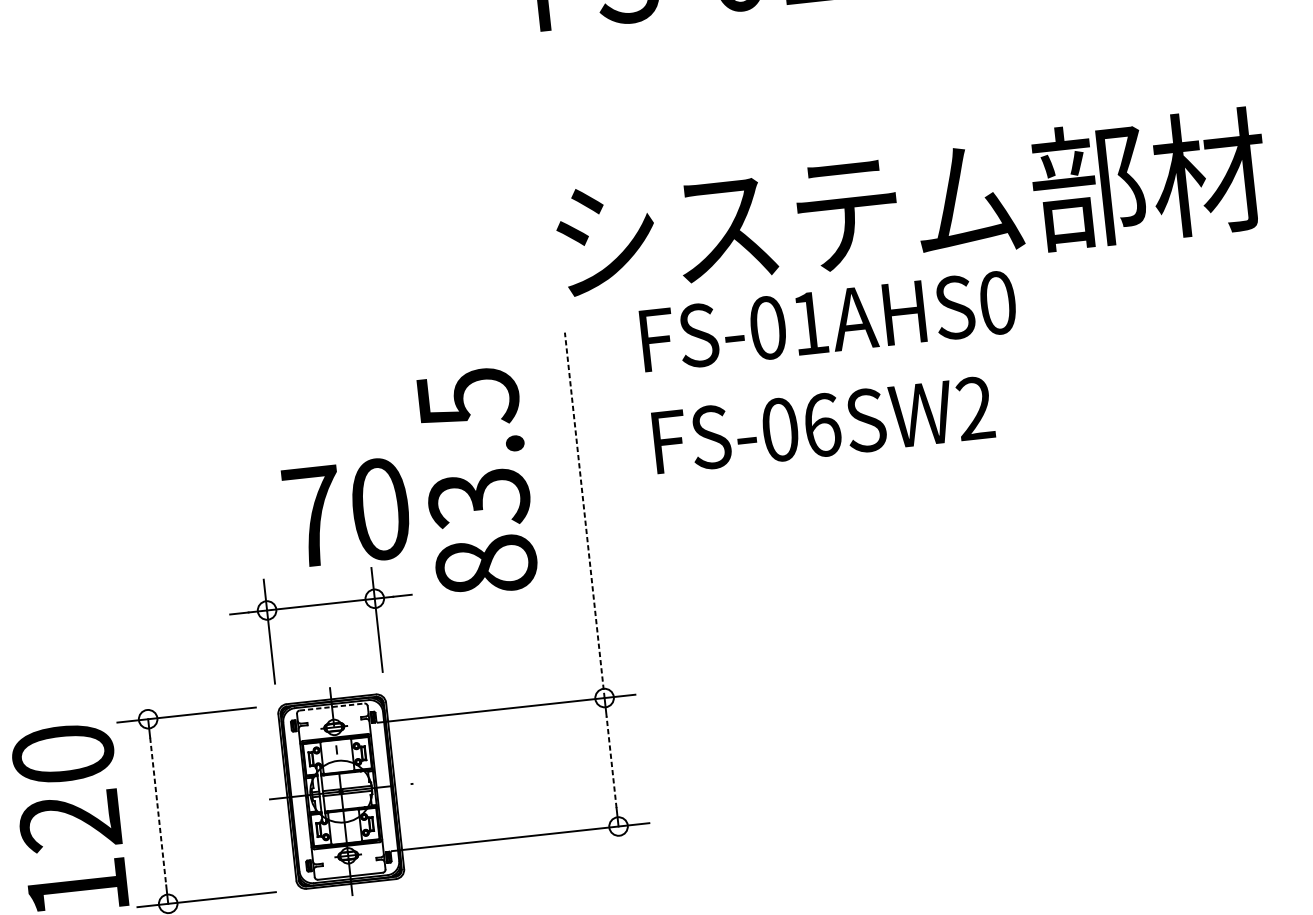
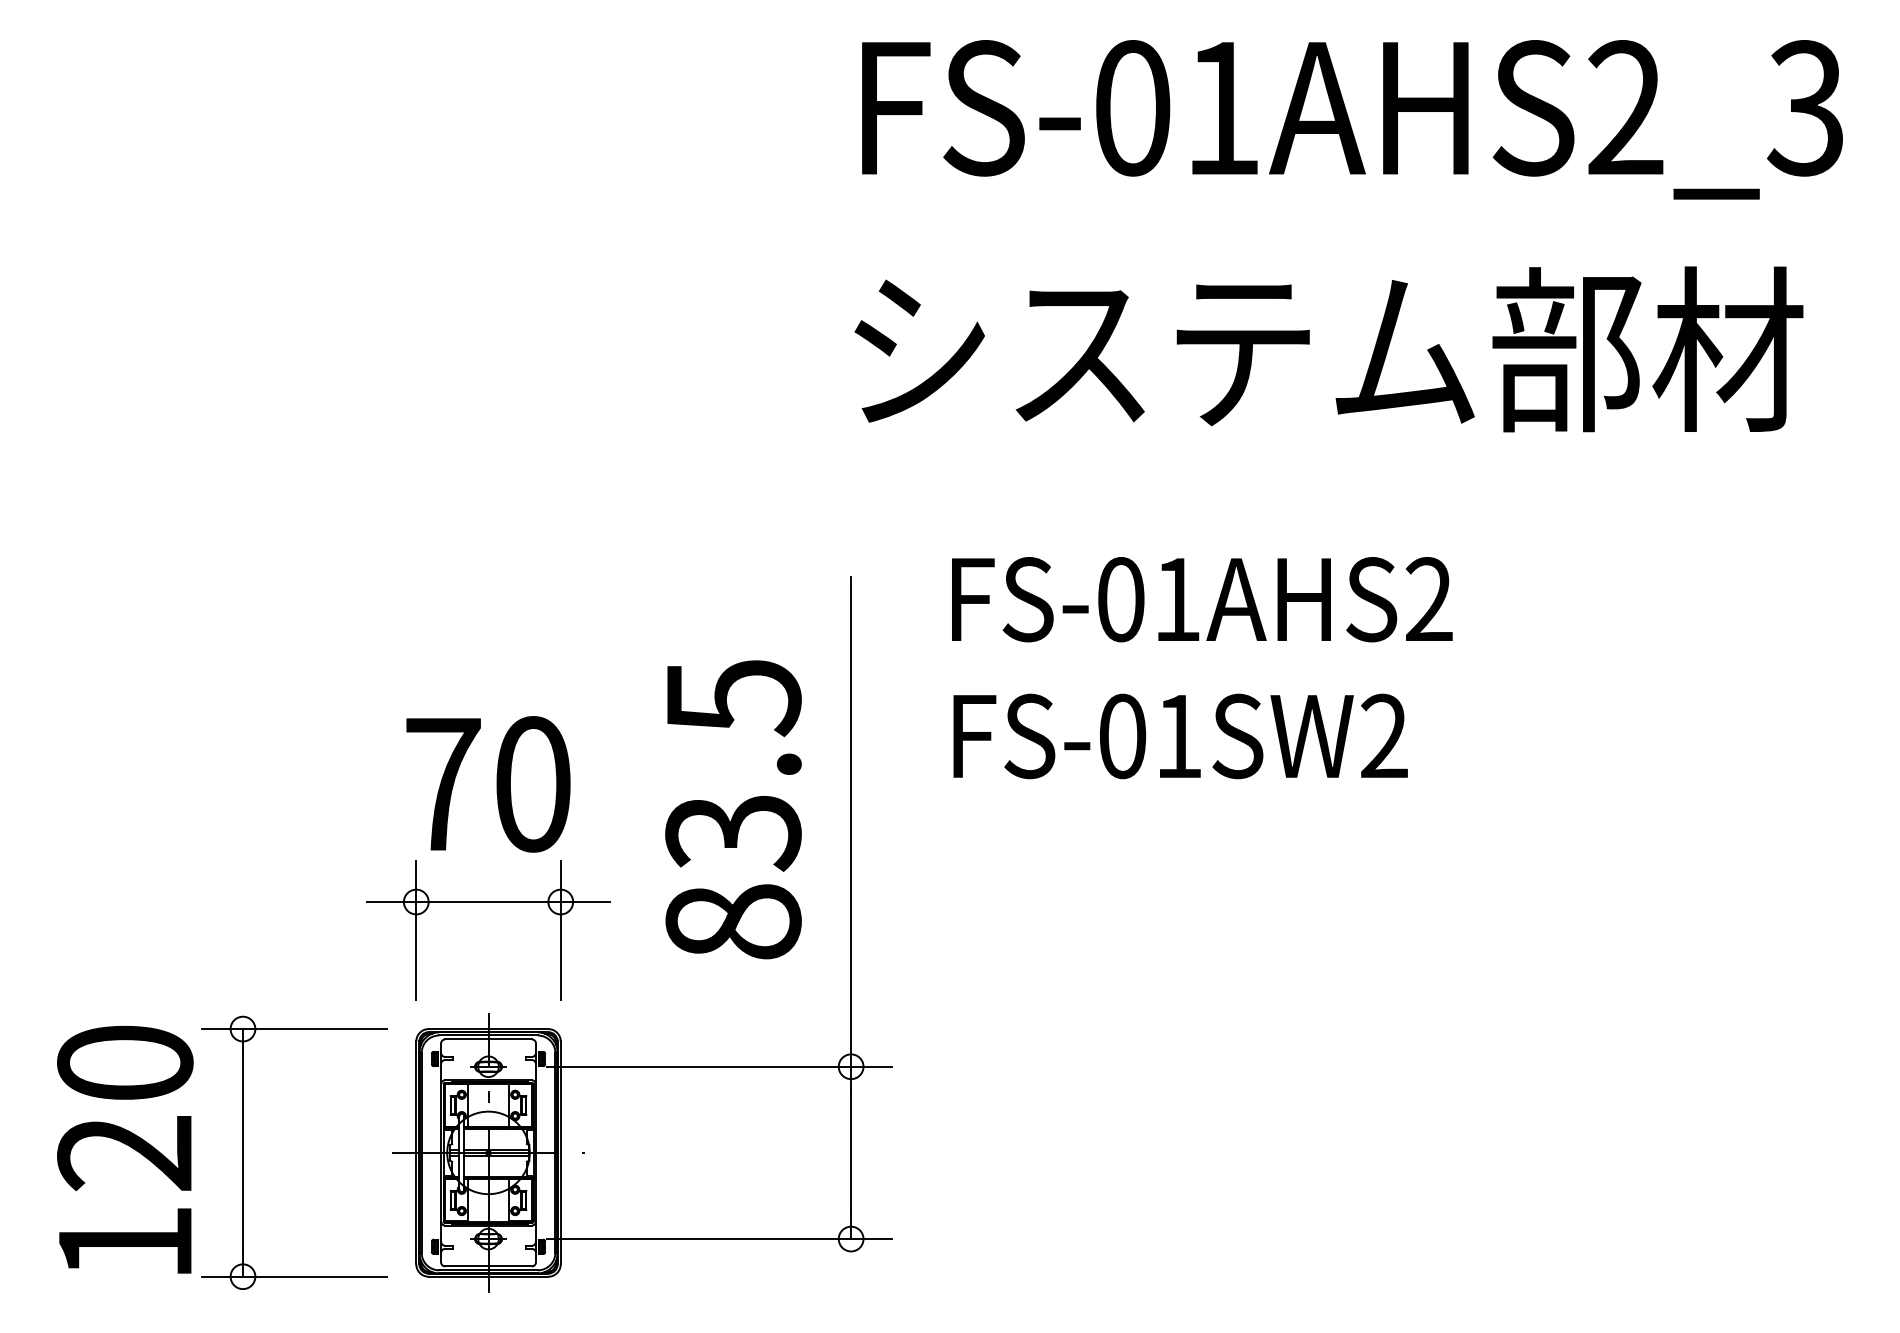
text: (911, 205) -> (1328, 349), moved
text: (997, 302) -> (1429, 599), FS-01AHS0 -> FS-01AHS2
text: (822, 425) -> (1179, 736), FS-06SW2 -> FS-01SW2
text: (477, 481) -> (733, 809), moved
text: (347, 513) -> (488, 784), moved
line: (585, 515) -> (851, 821), dashed -> solid
line: (332, 707) -> (489, 1039), dashed -> solid
line: (611, 761) -> (851, 1152), dashed -> solid
line: (157, 812) -> (242, 1153), dashed -> solid

